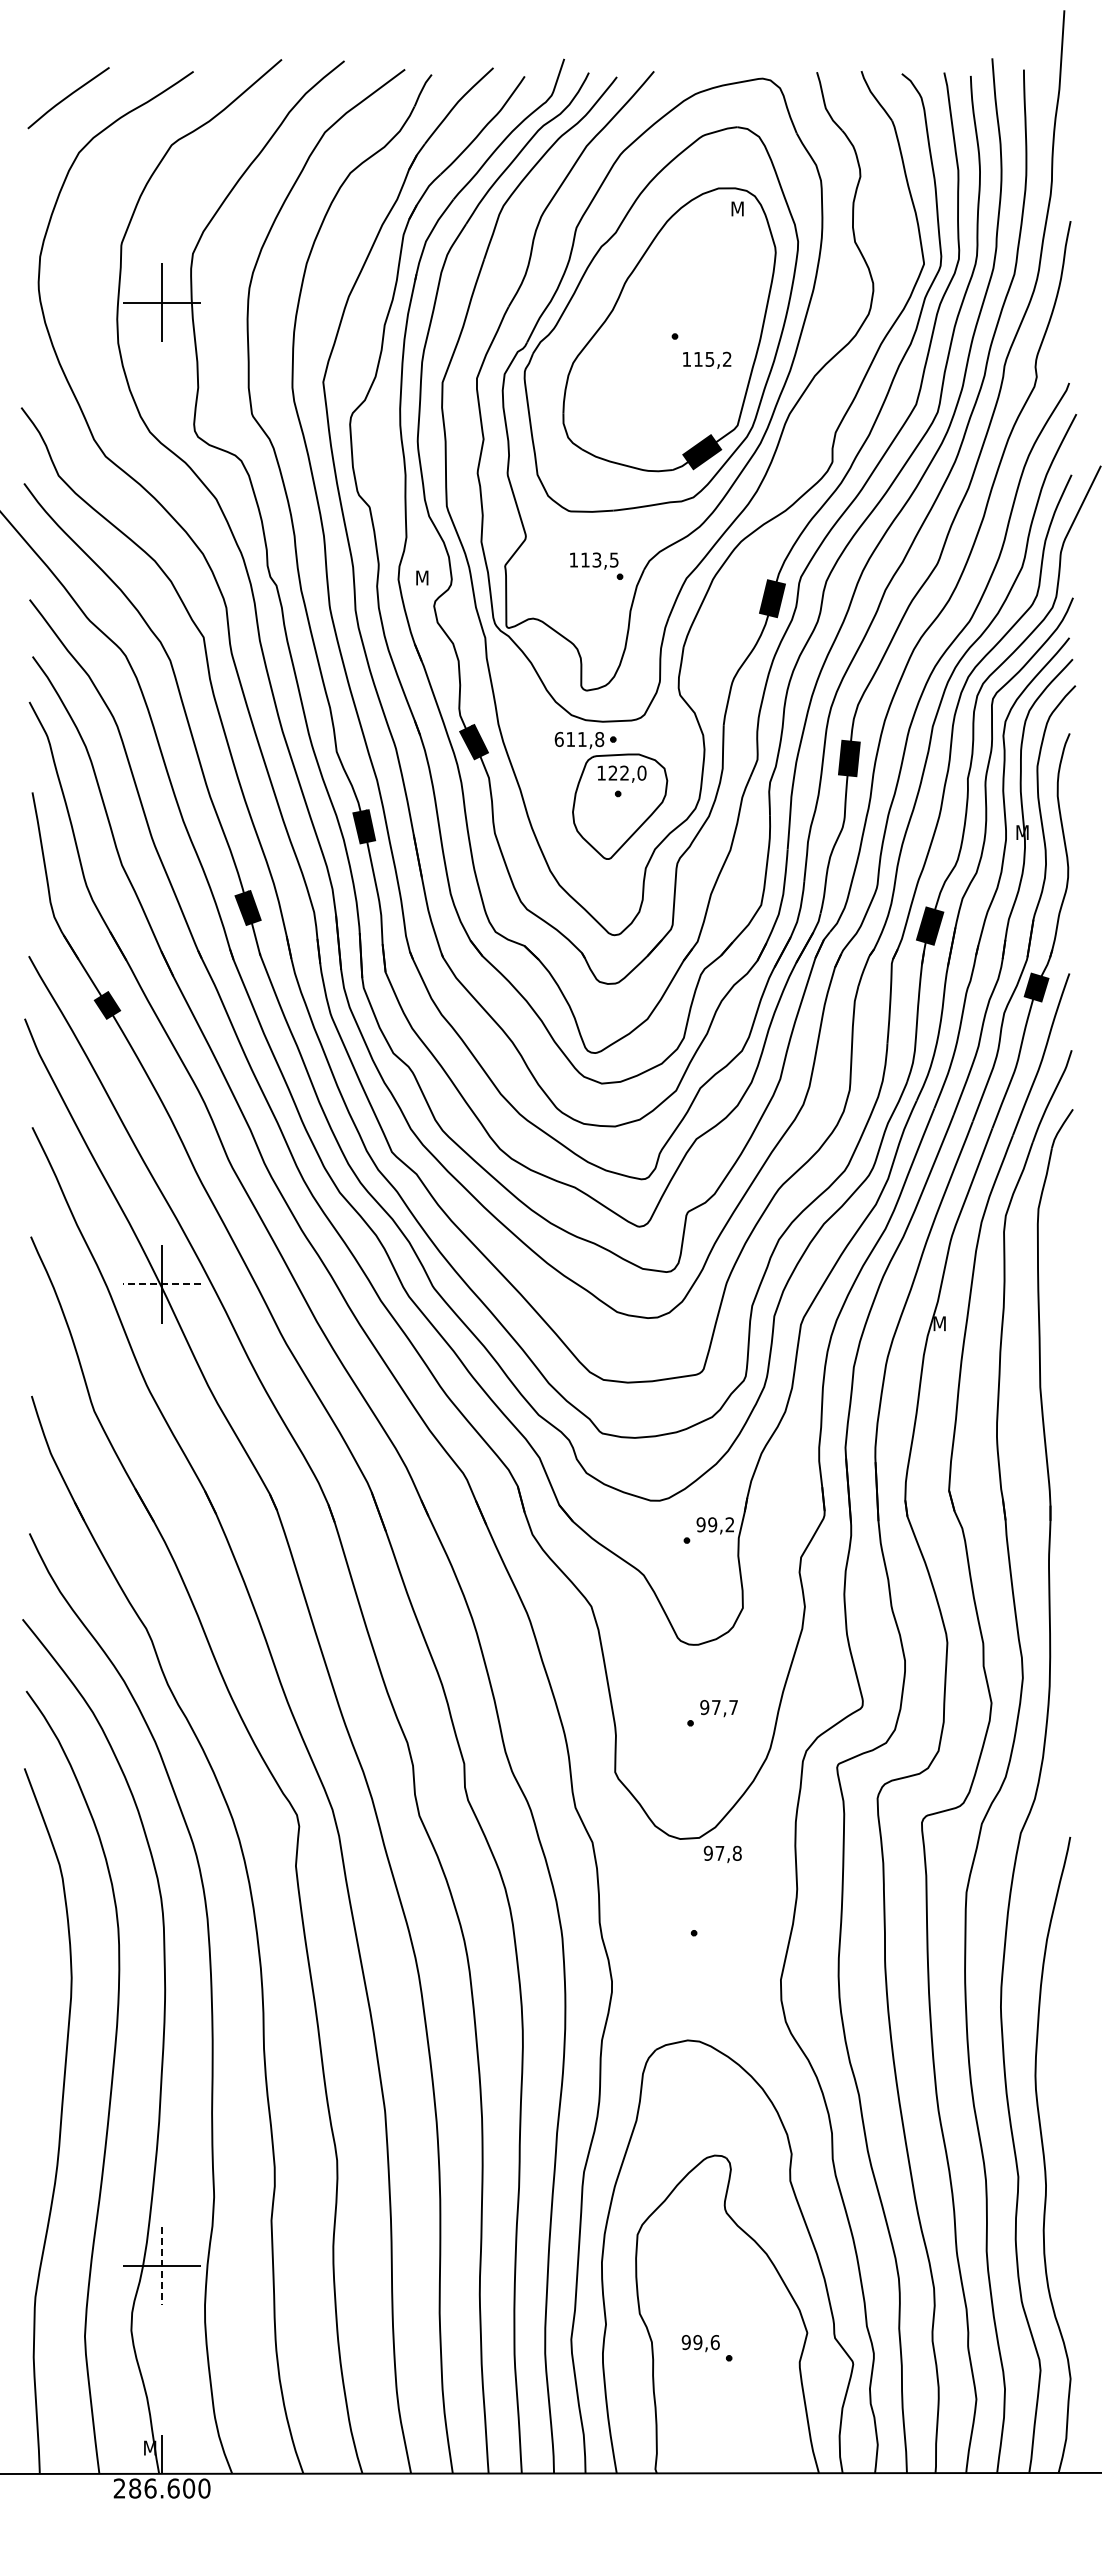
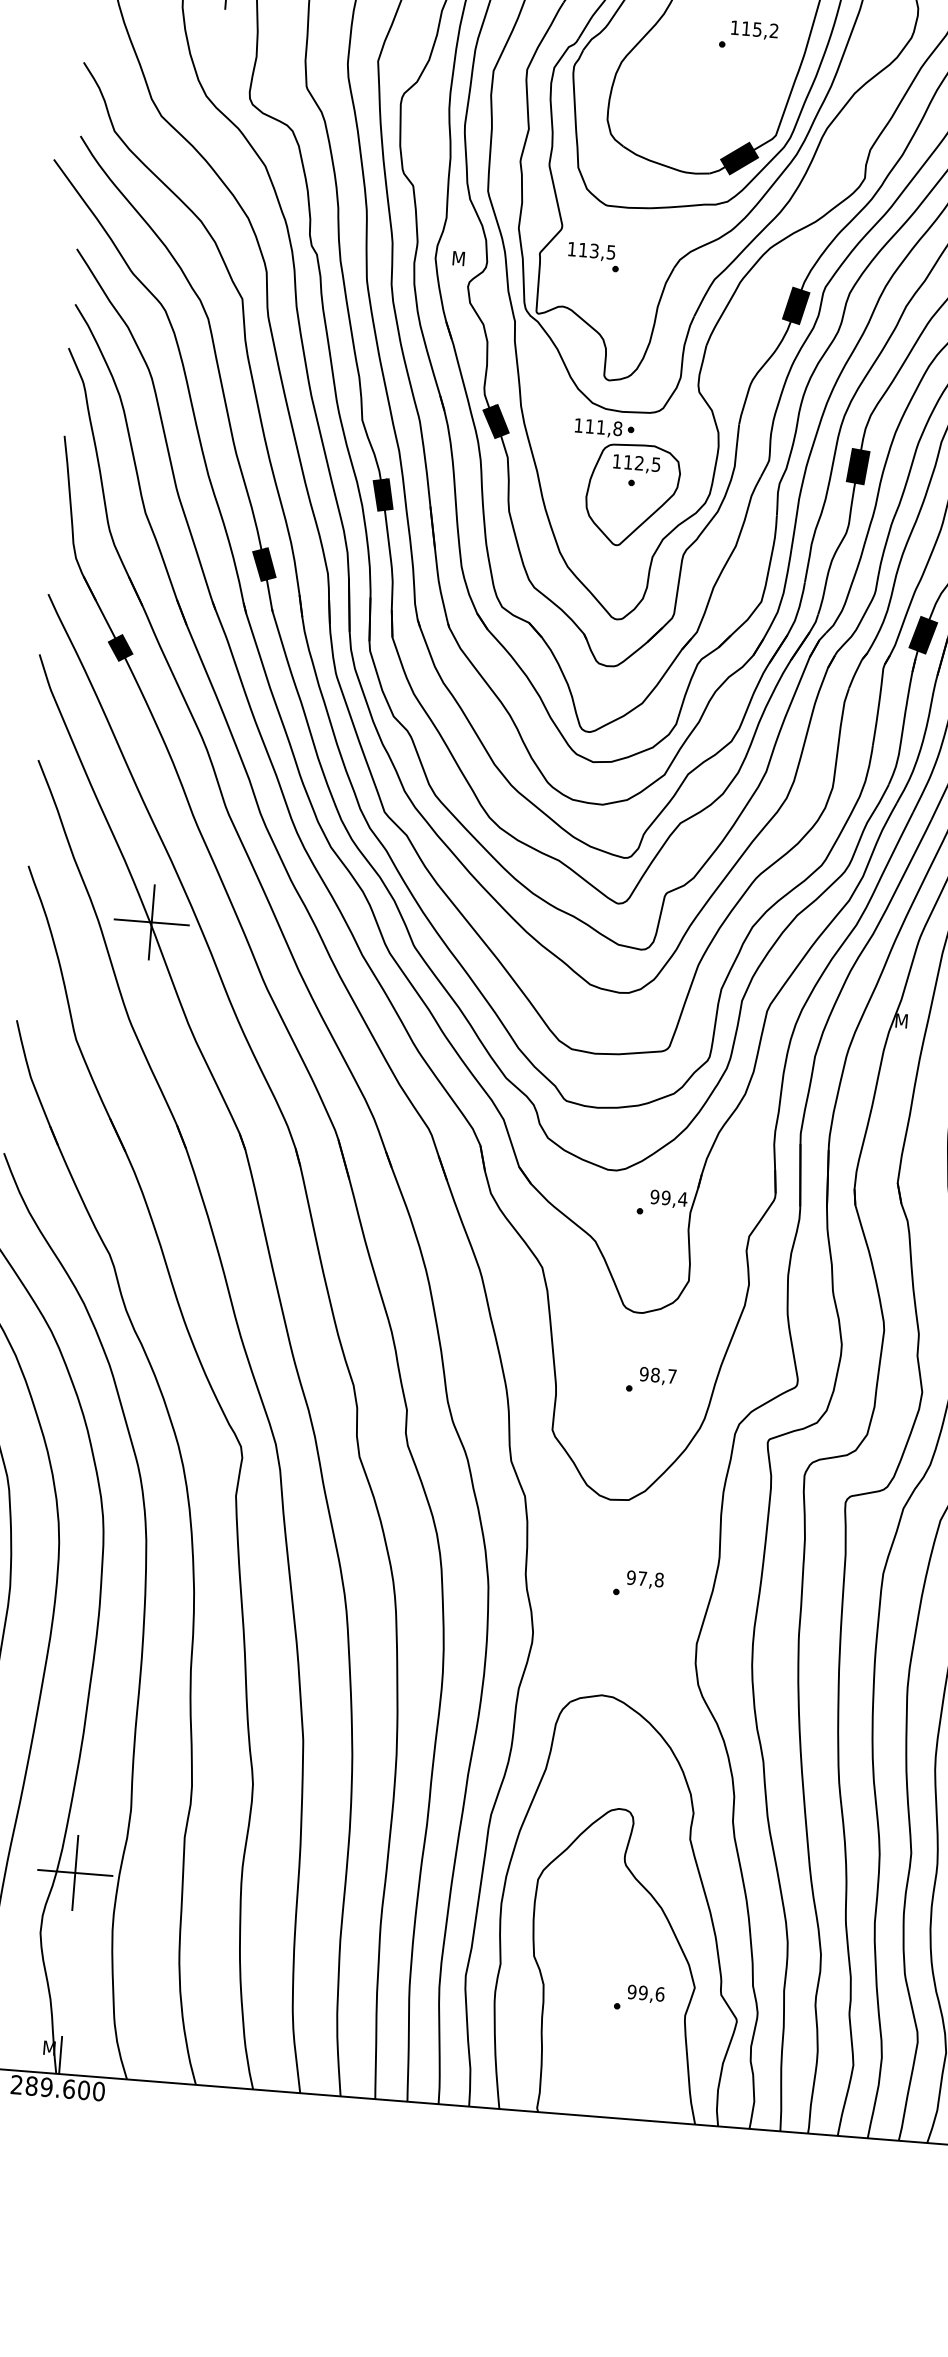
text: (707, 359) -> (755, 29), moved
part: (596, 565) -> (593, 256), moved
text: (558, 739) -> (578, 425), 611,8 -> 111,8
text: (627, 772) -> (642, 462), 122,0 -> 112,5
line: (161, 1284) -> (151, 922), dashed -> solid
text: (729, 1524) -> (682, 1198), 99,2 -> 99,4
text: (715, 1707) -> (654, 1375), 97,7 -> 98,7
text: (722, 1853) -> (645, 1578), moved
line: (162, 2266) -> (75, 1873), dashed -> solid
text: (700, 2343) -> (645, 1994), moved
text: (150, 2488) -> (46, 2087), 286.600 -> 289.600

